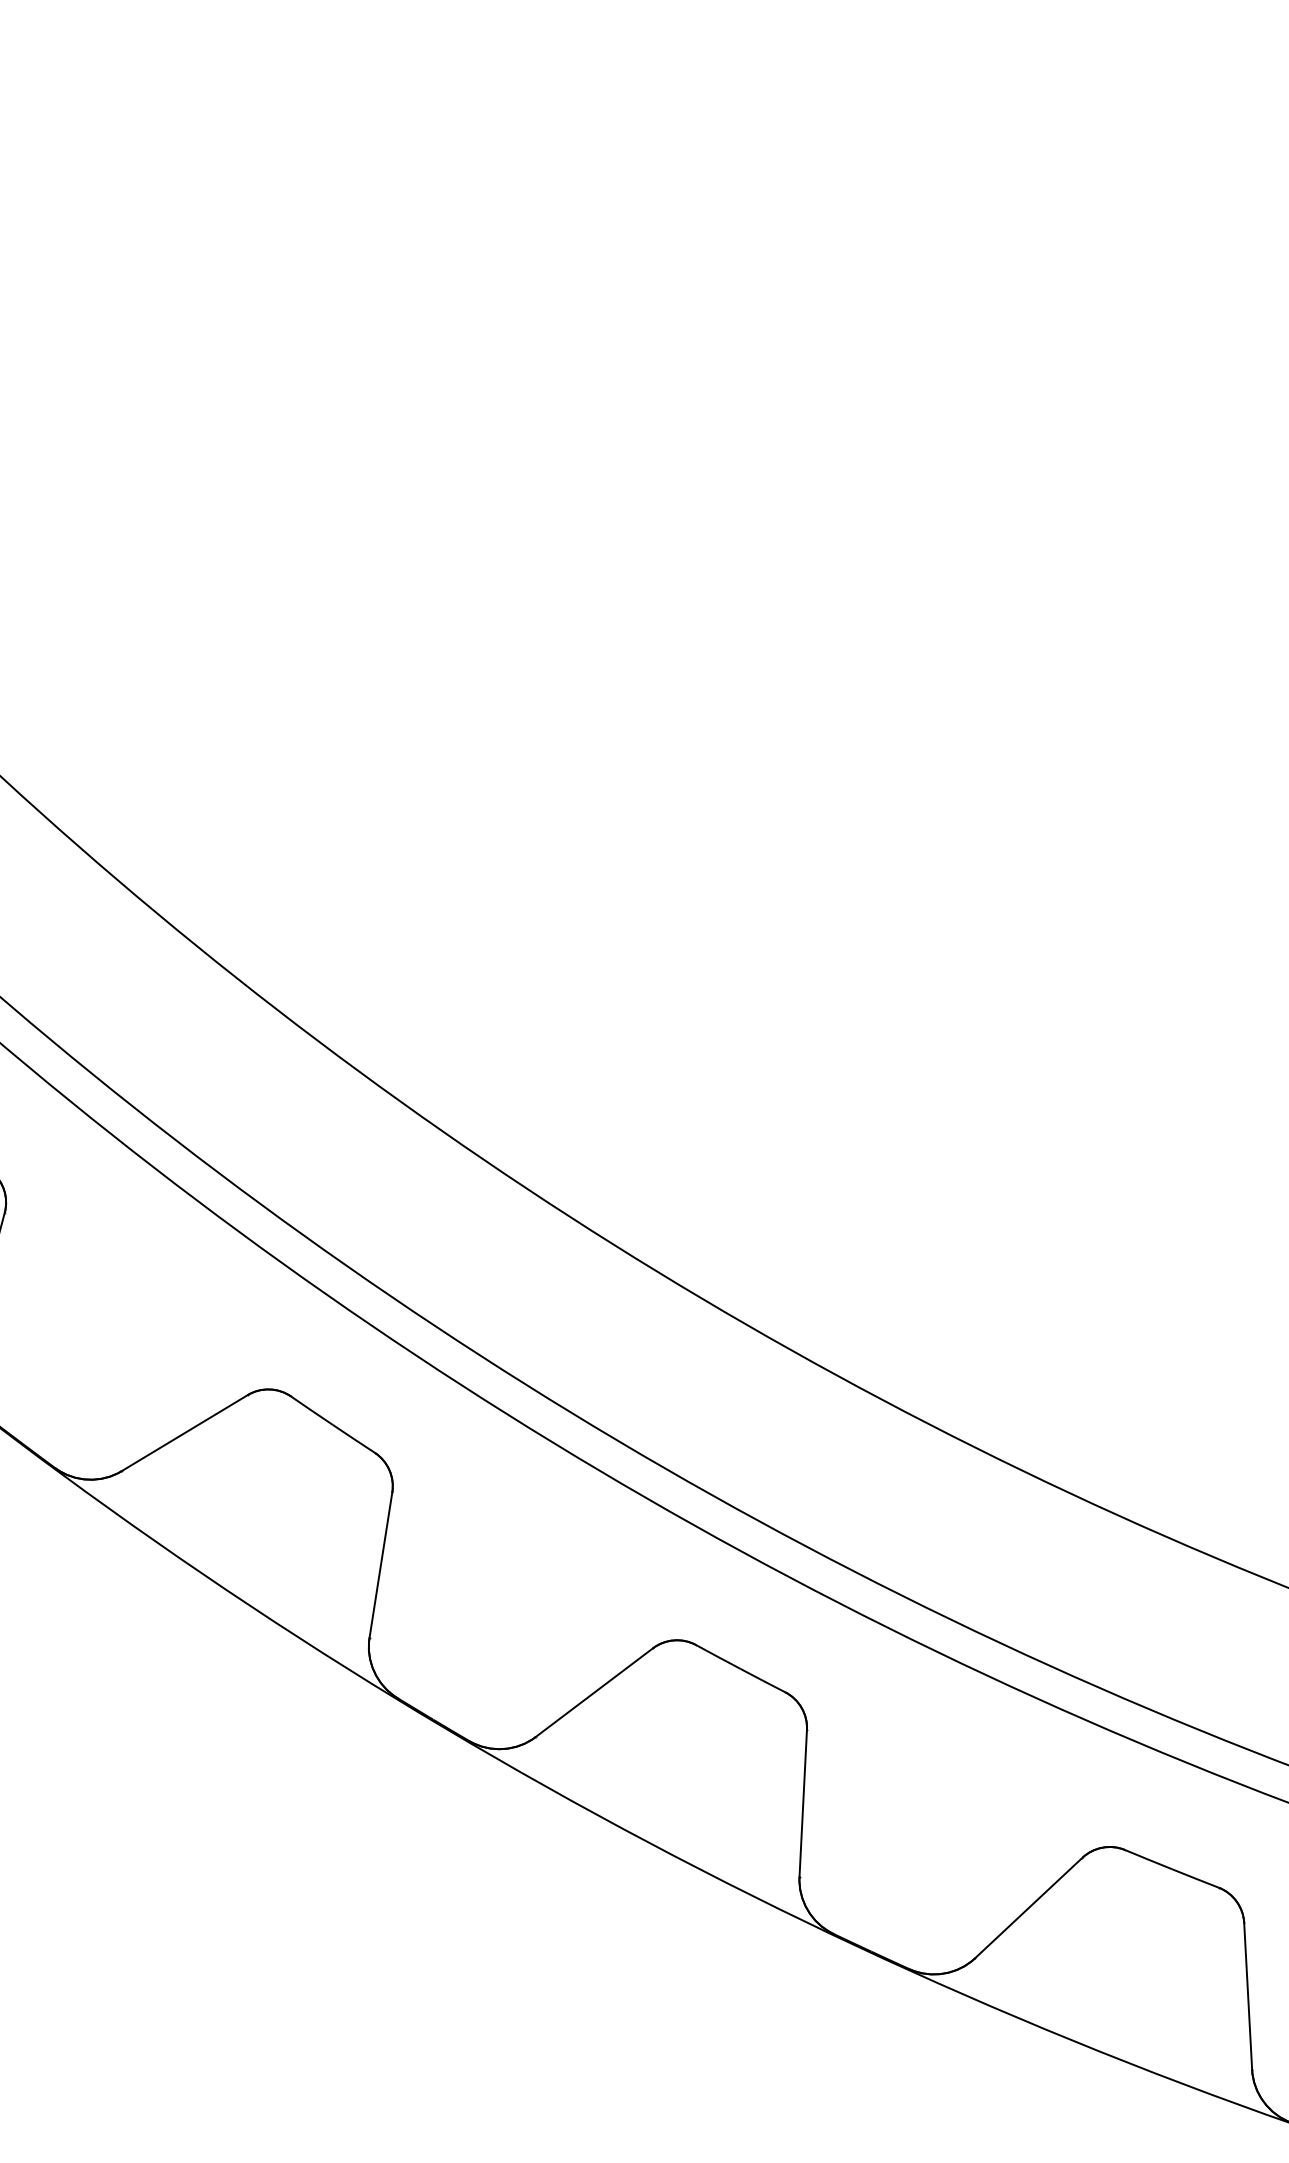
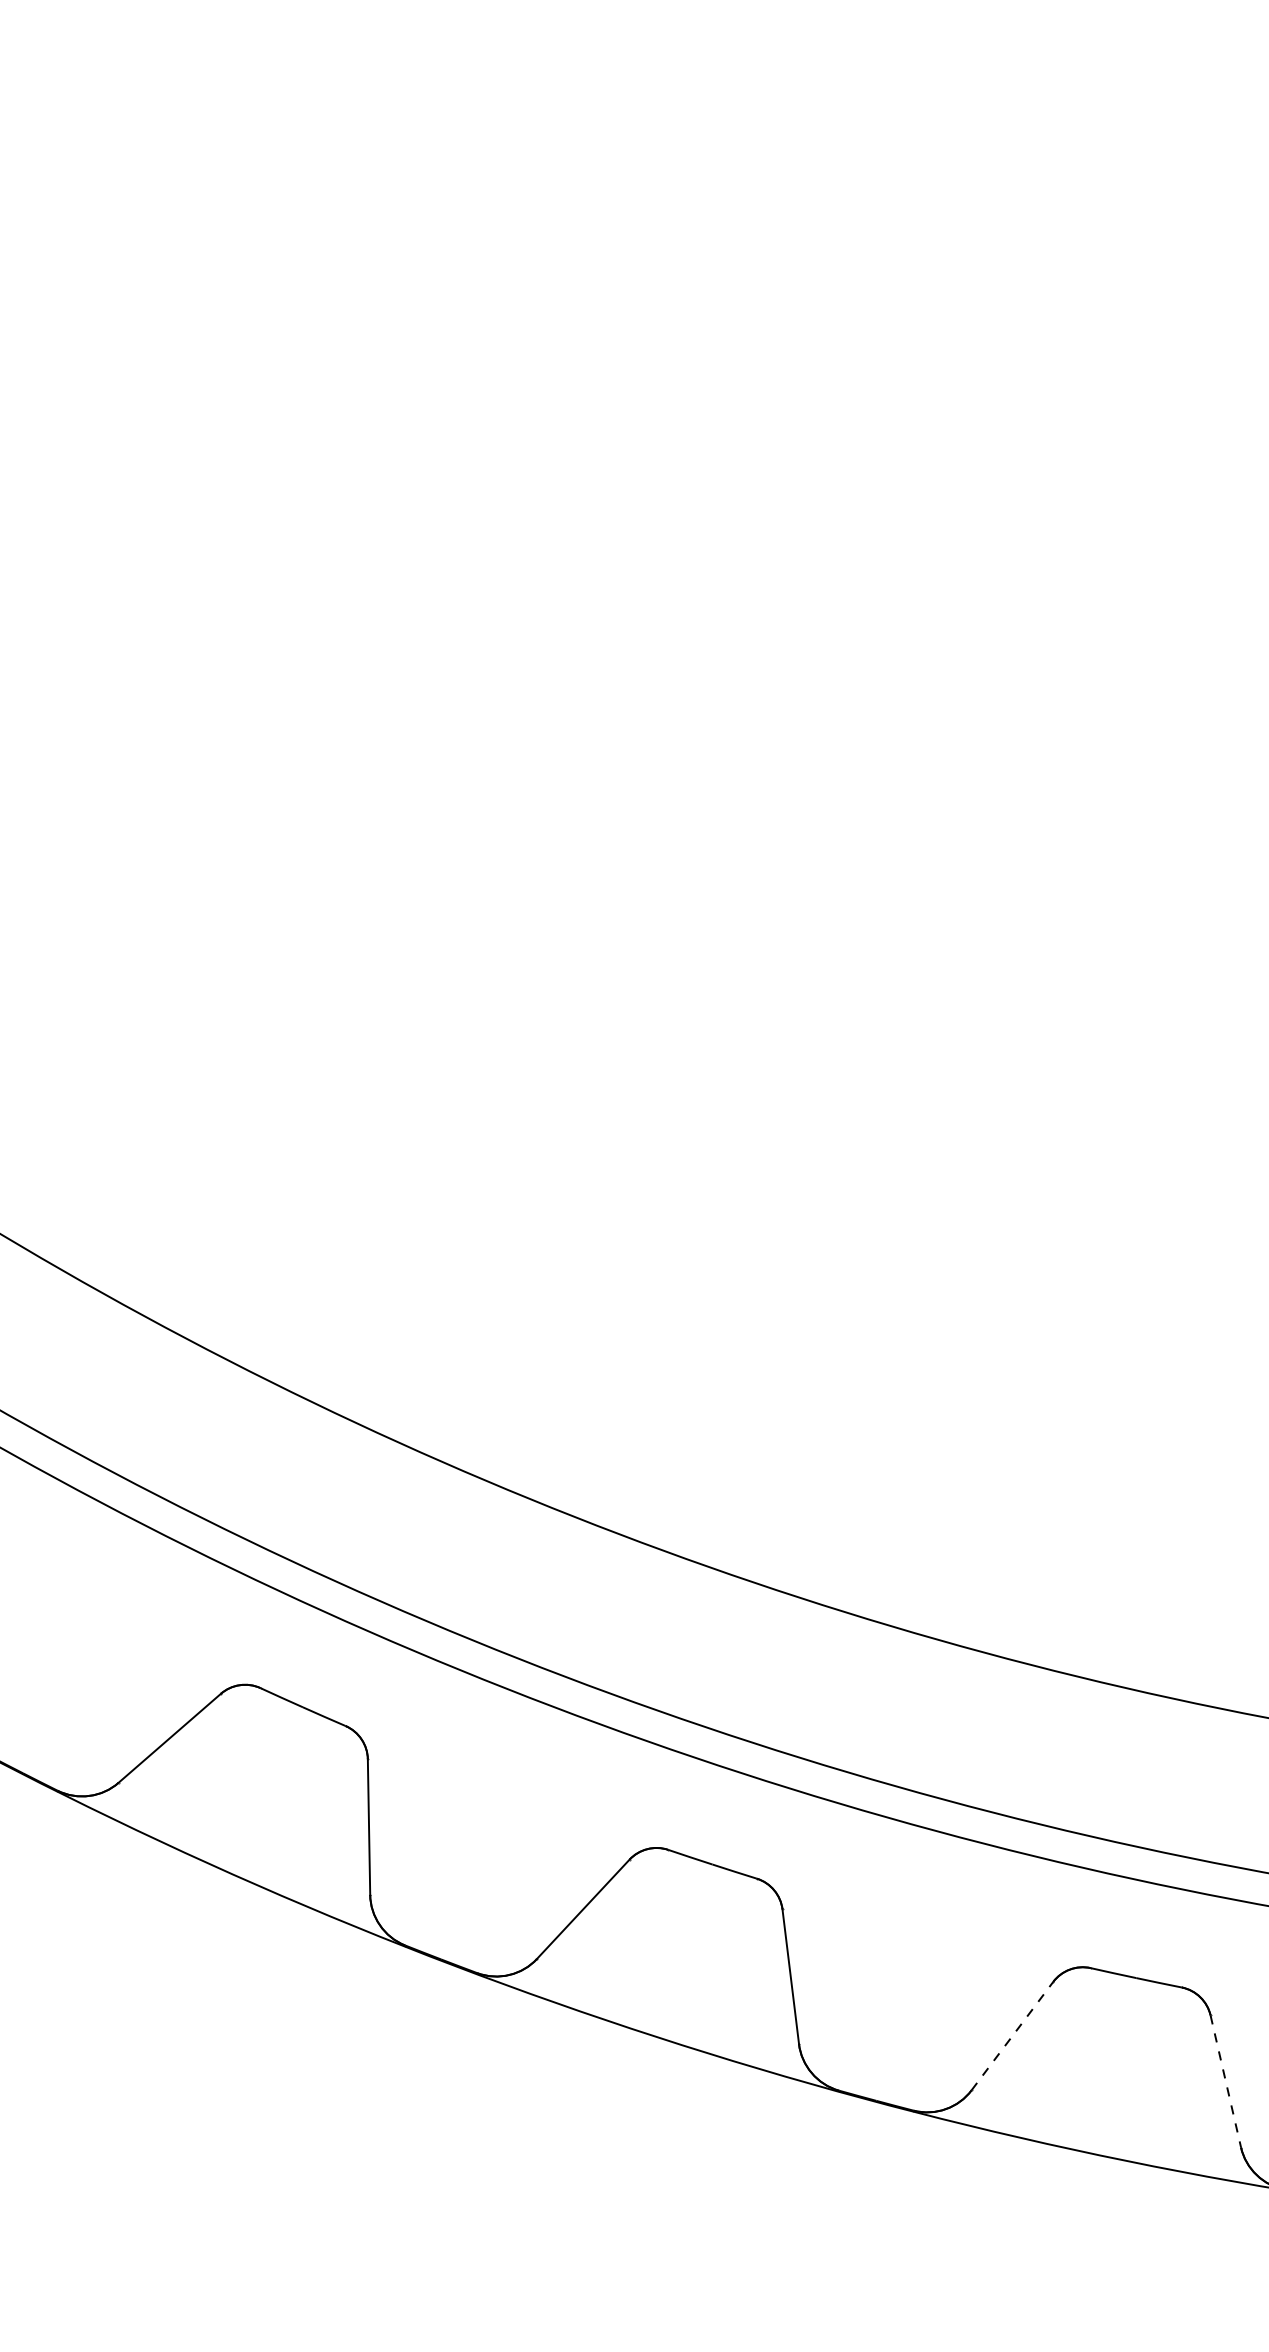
line: (1028, 1908) -> (1012, 2036), solid -> dashed
line: (1247, 1996) -> (1225, 2081), solid -> dashed

